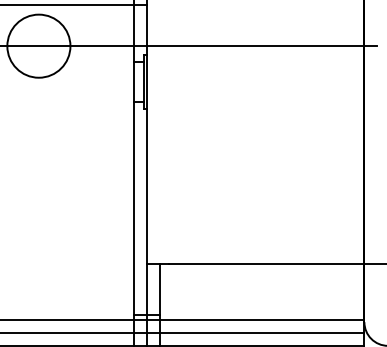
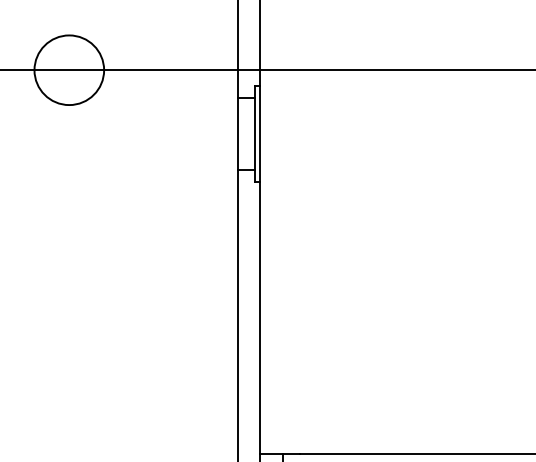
circle: (38, 45) -> (68, 69), size x0.62

